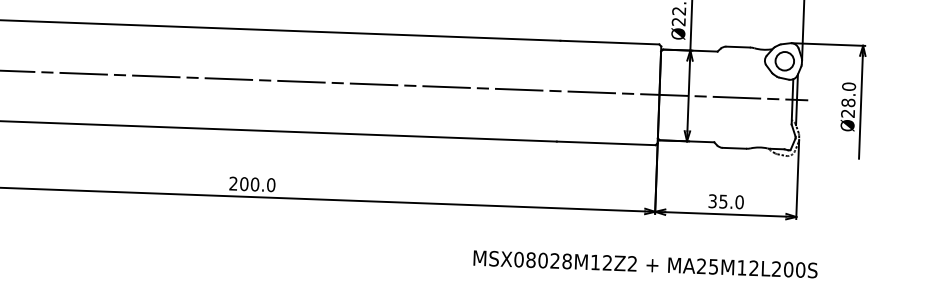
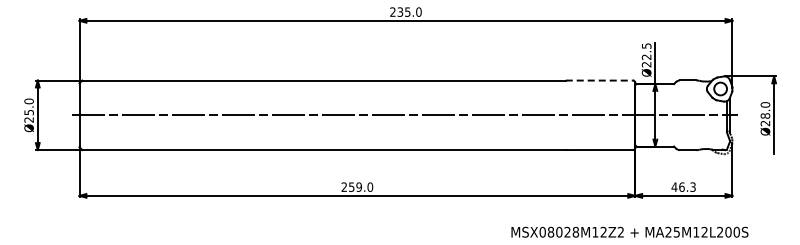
line: (610, 42) -> (600, 80), solid -> dashed
text: (248, 183) -> (354, 186), 200.0 -> 259.0
text: (725, 200) -> (683, 186), 35.0 -> 46.3

